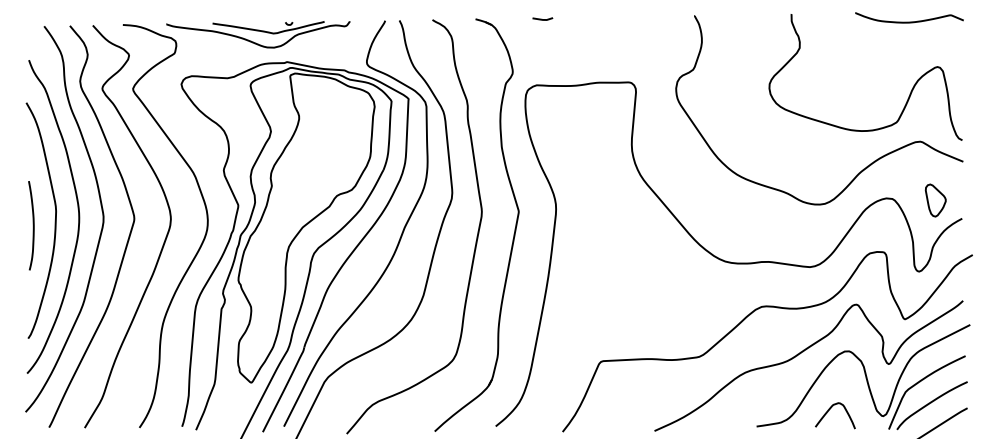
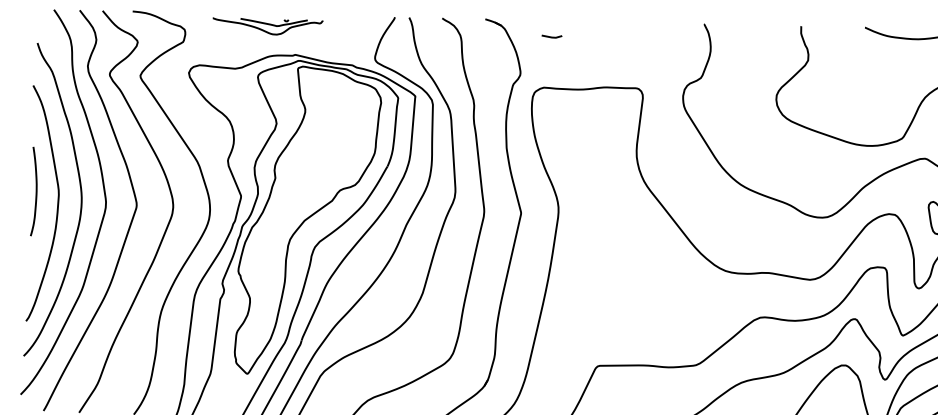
line: (541, 18) -> (550, 36), moved
part: (258, 34) -> (267, 26), size x0.6
curve: (32, 225) -> (35, 191), moved

